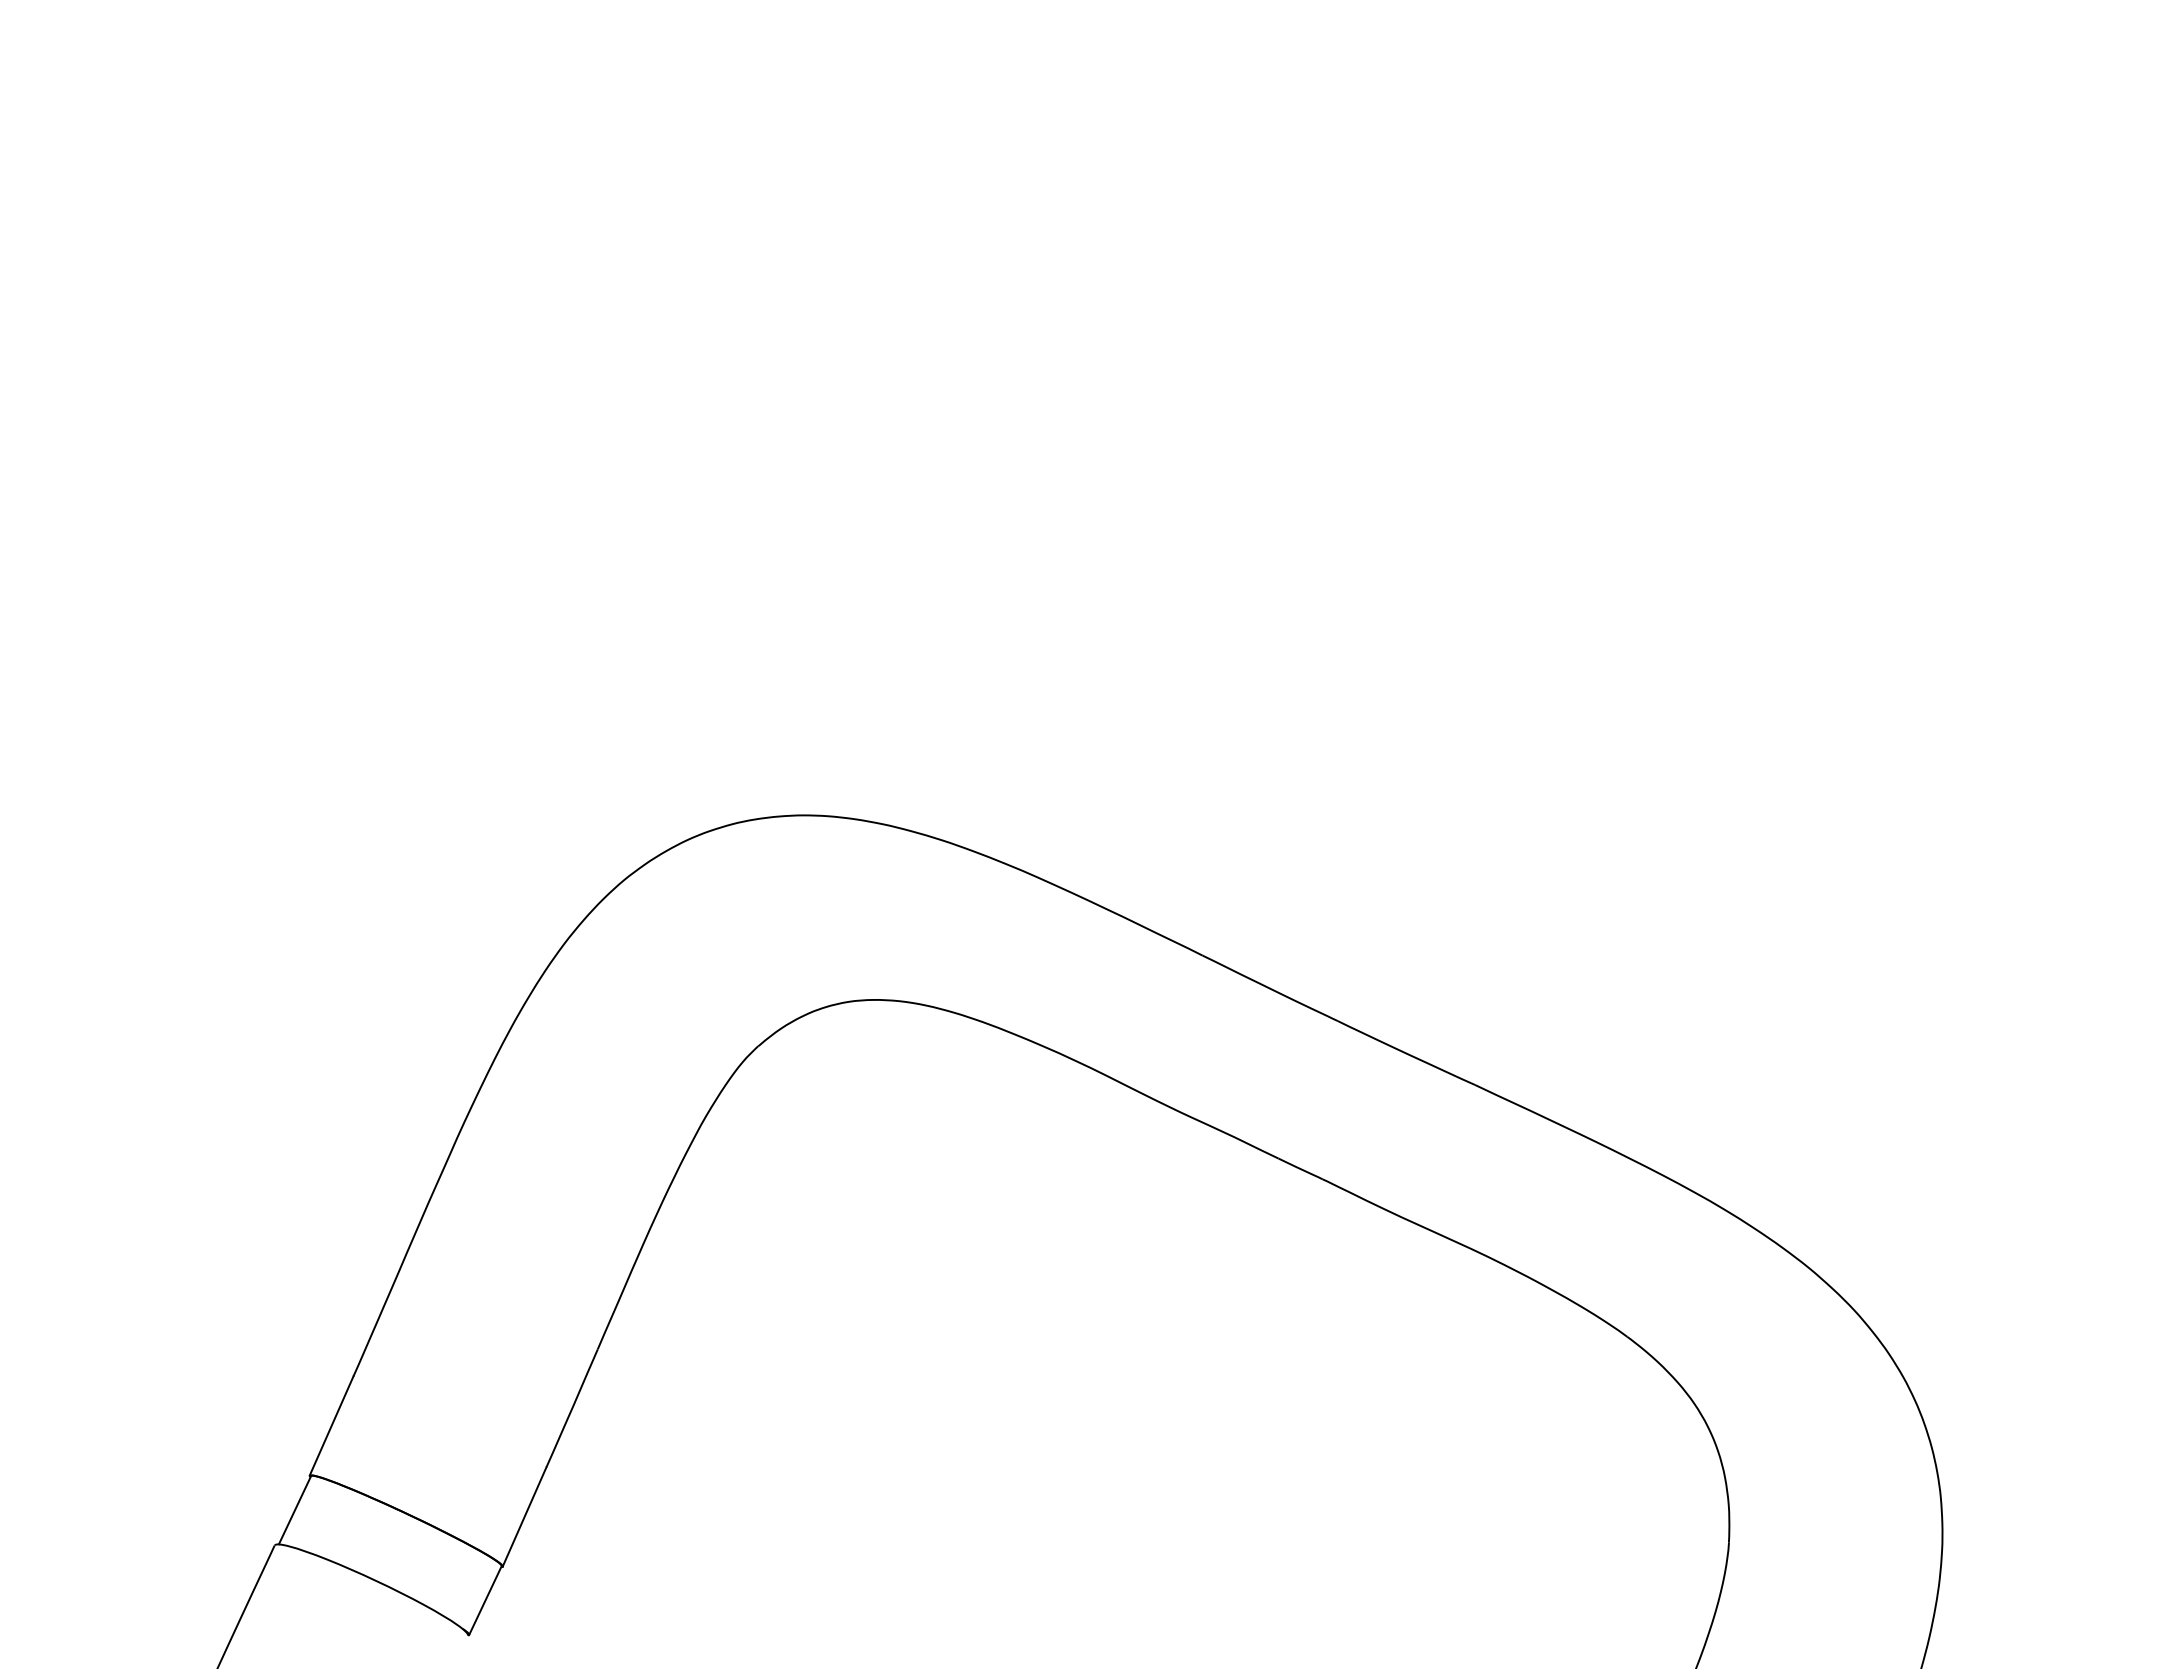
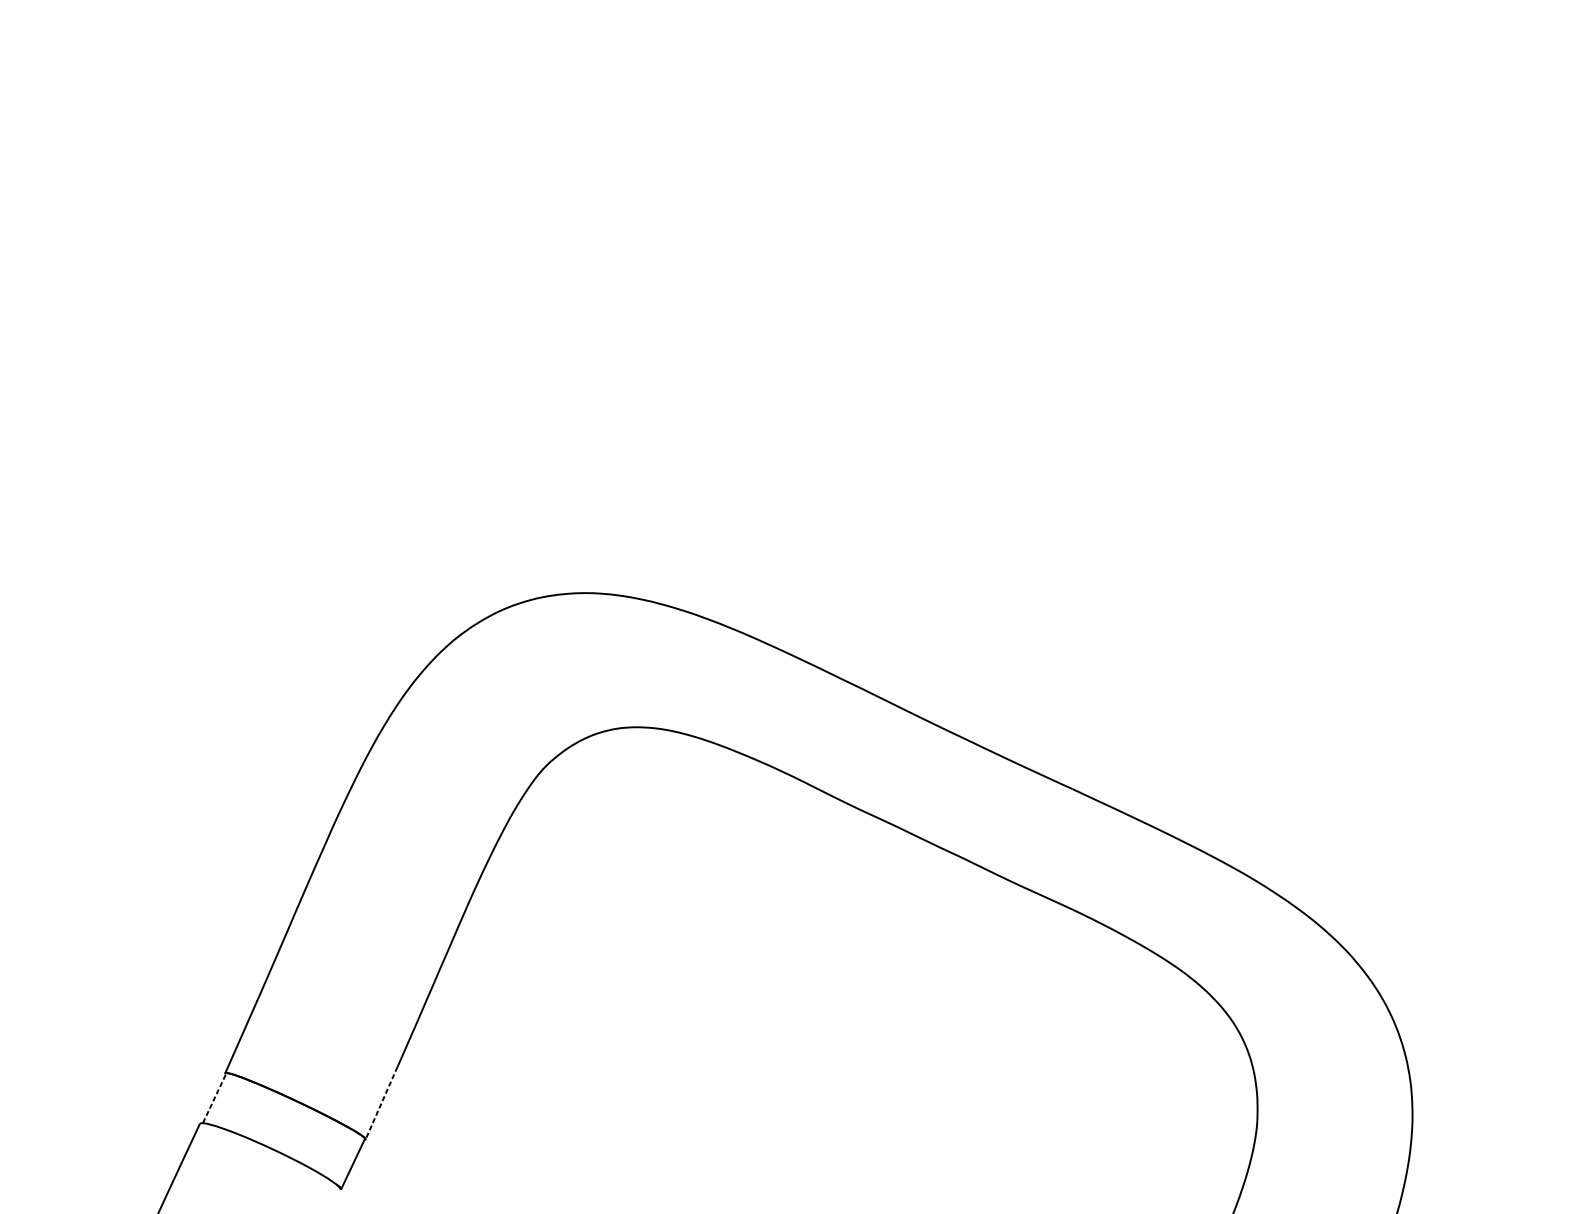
line: (295, 1509) -> (214, 1097), solid -> dashed
line: (524, 1517) -> (381, 1103), solid -> dashed

